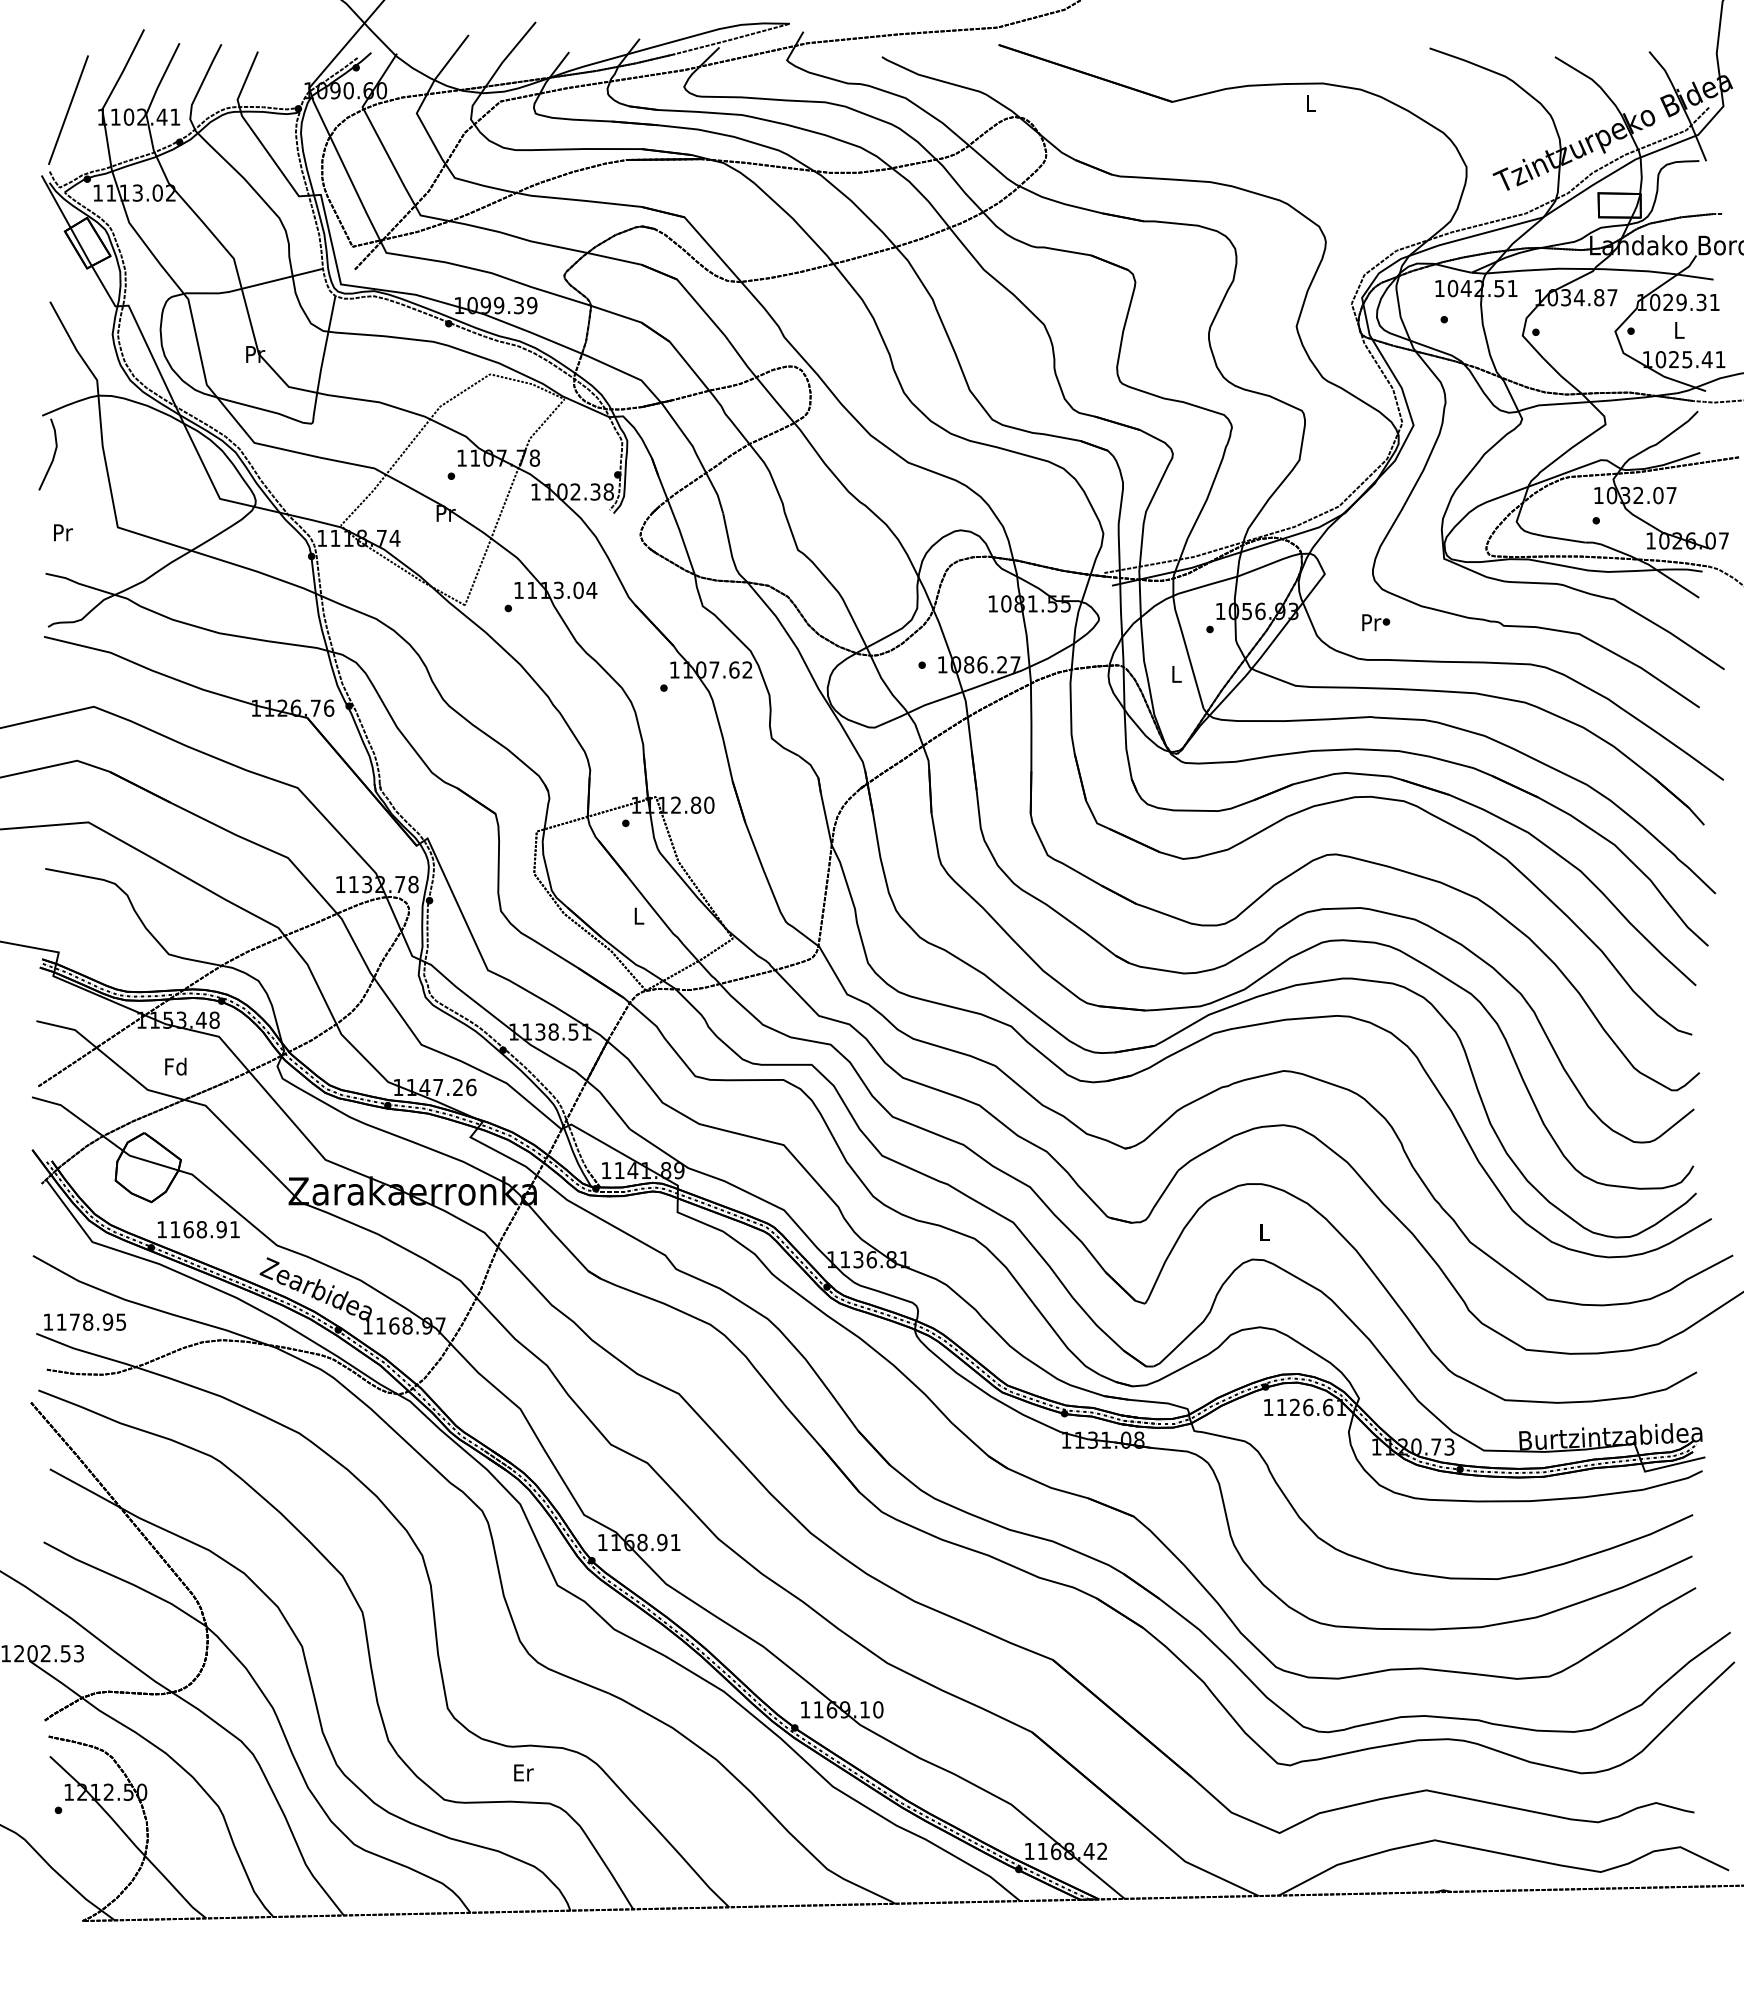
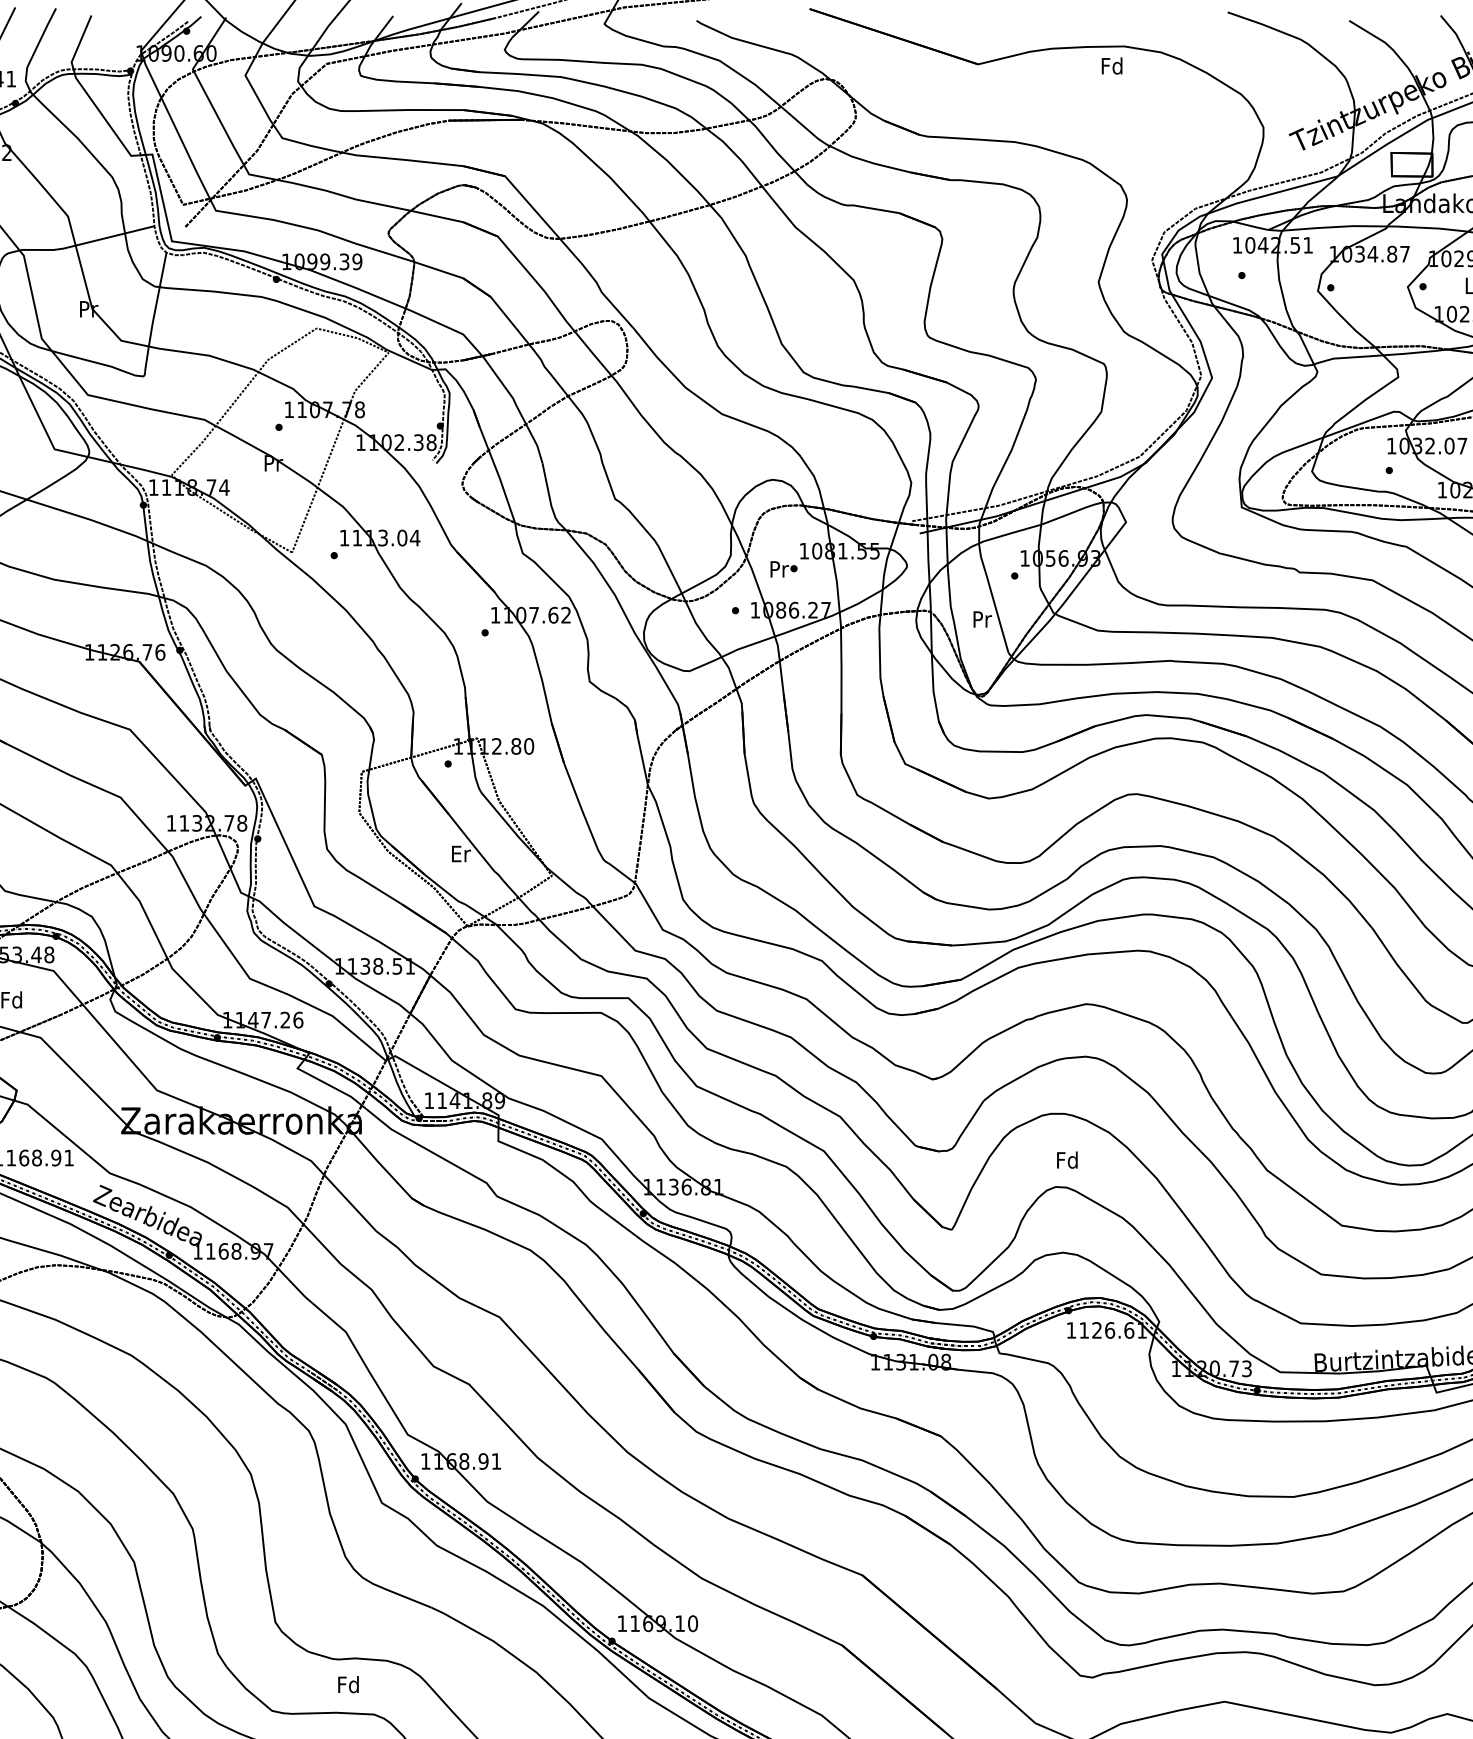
text: (1310, 103) -> (1112, 65), L -> Fd
text: (1376, 622) -> (784, 569), moved
text: (1176, 674) -> (982, 619), L -> Pr
text: (639, 915) -> (461, 853), L -> Er
text: (1263, 1231) -> (1066, 1159), L -> Fd
text: (522, 1772) -> (347, 1684), Er -> Fd

